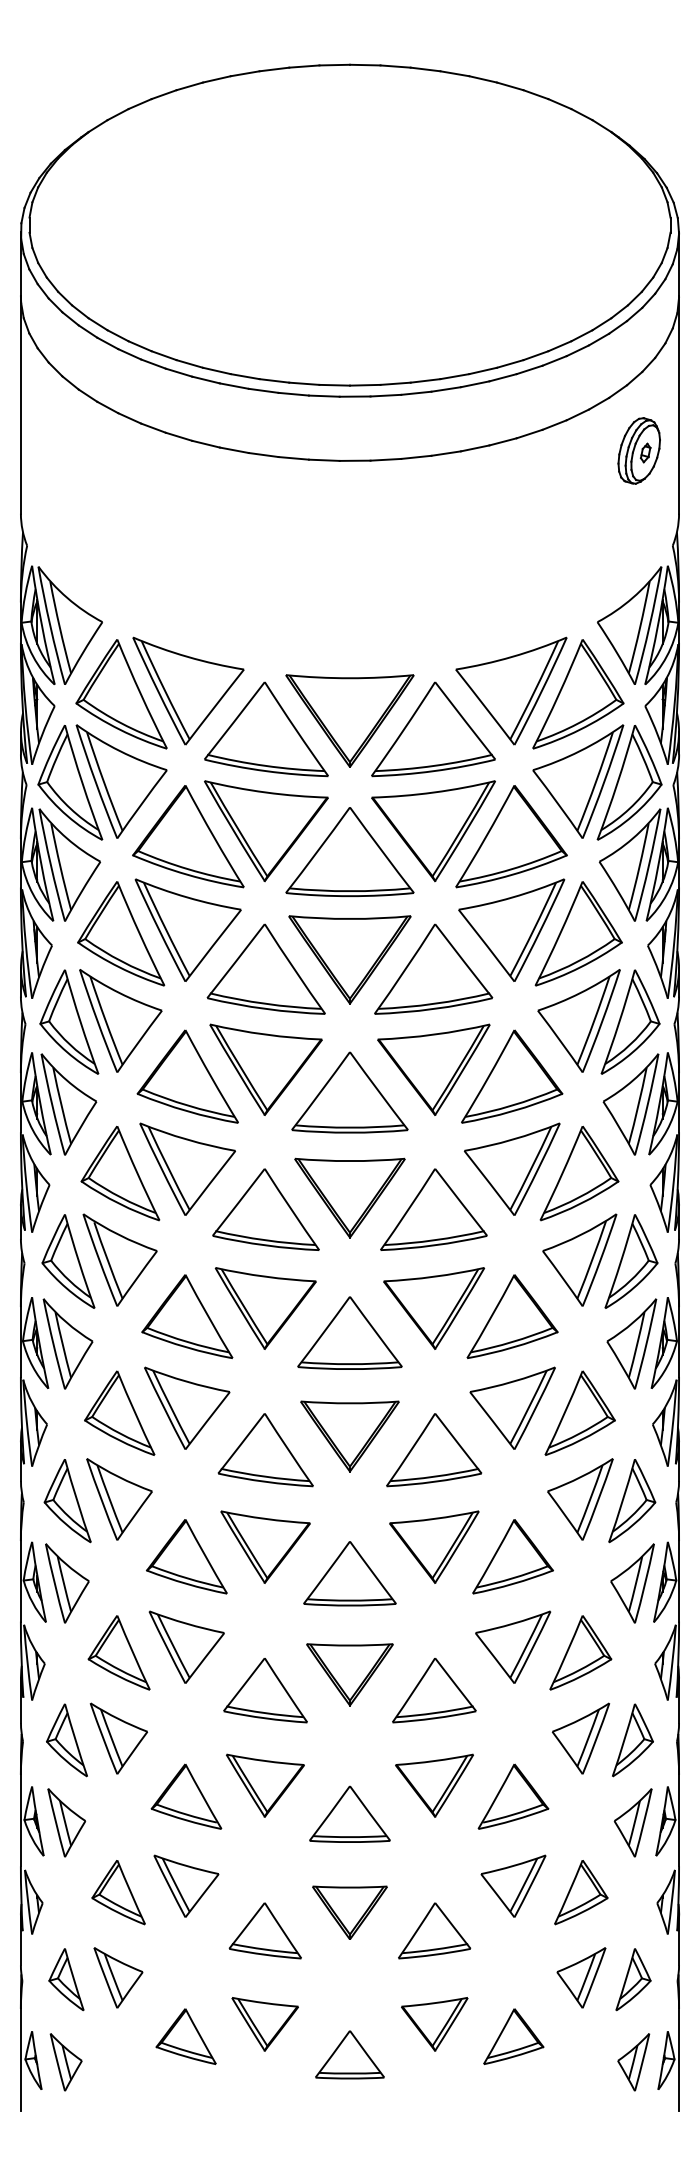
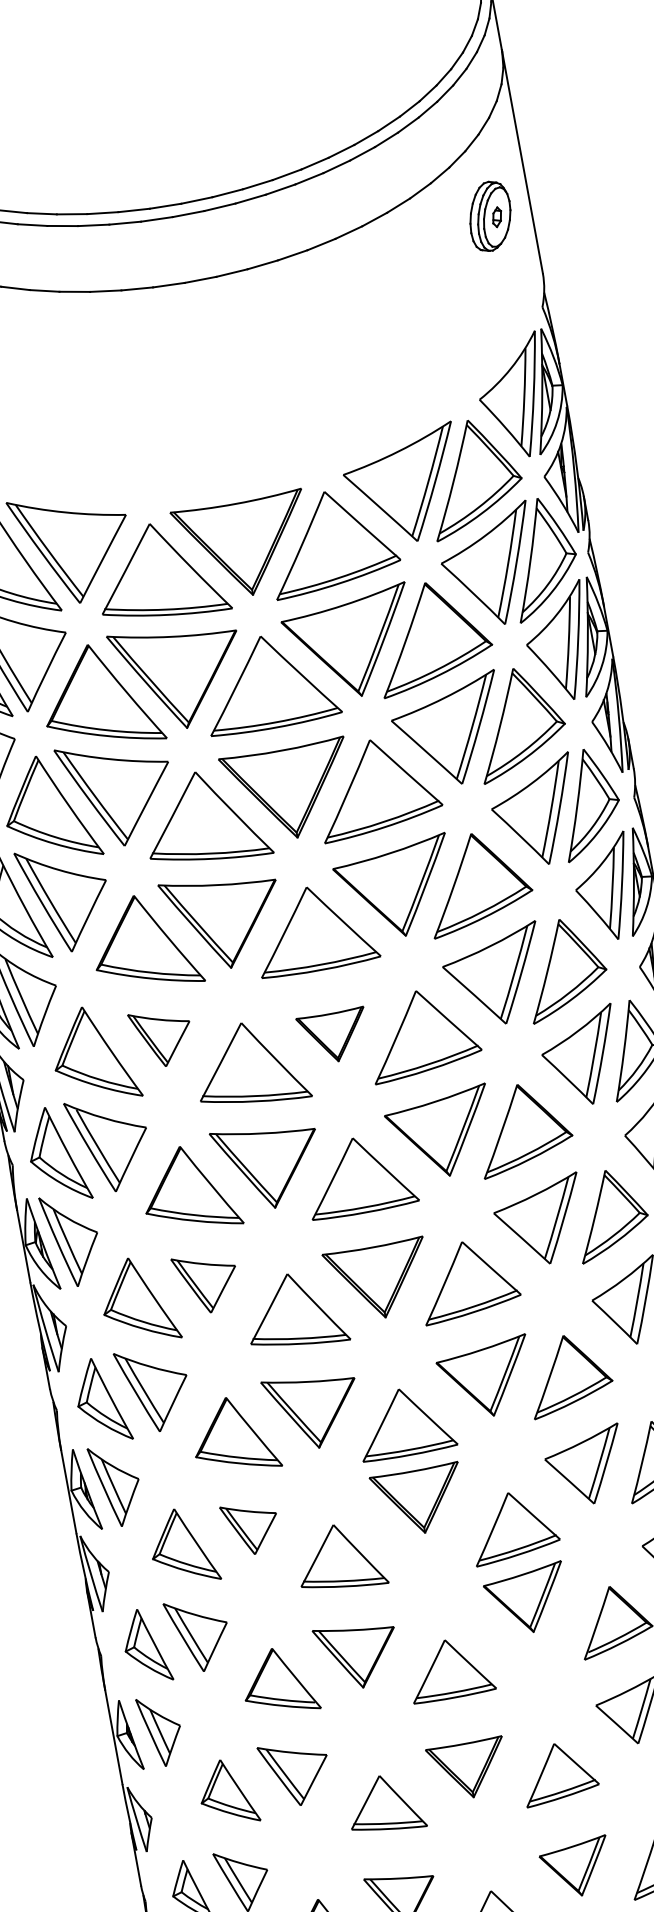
part: (187, 1168) -> (161, 1037), size x0.6
part: (349, 1197) -> (333, 1036), size x0.6
part: (187, 1407) -> (206, 1282), size x0.7
part: (186, 1646) -> (250, 1527), size x0.7
part: (349, 1674) -> (418, 1501), moved
part: (434, 1785) -> (527, 1599), moved

